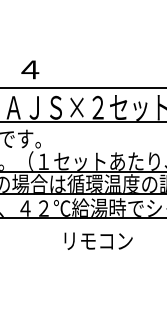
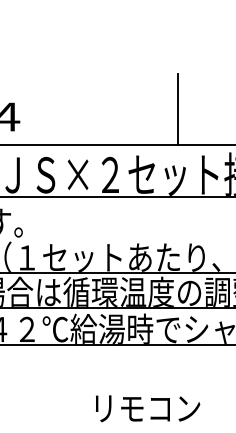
line: (142, 64) -> (178, 108), added
text: (98, 240) -> (147, 407), moved

